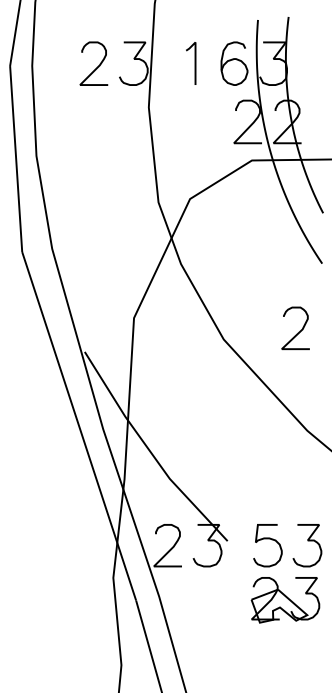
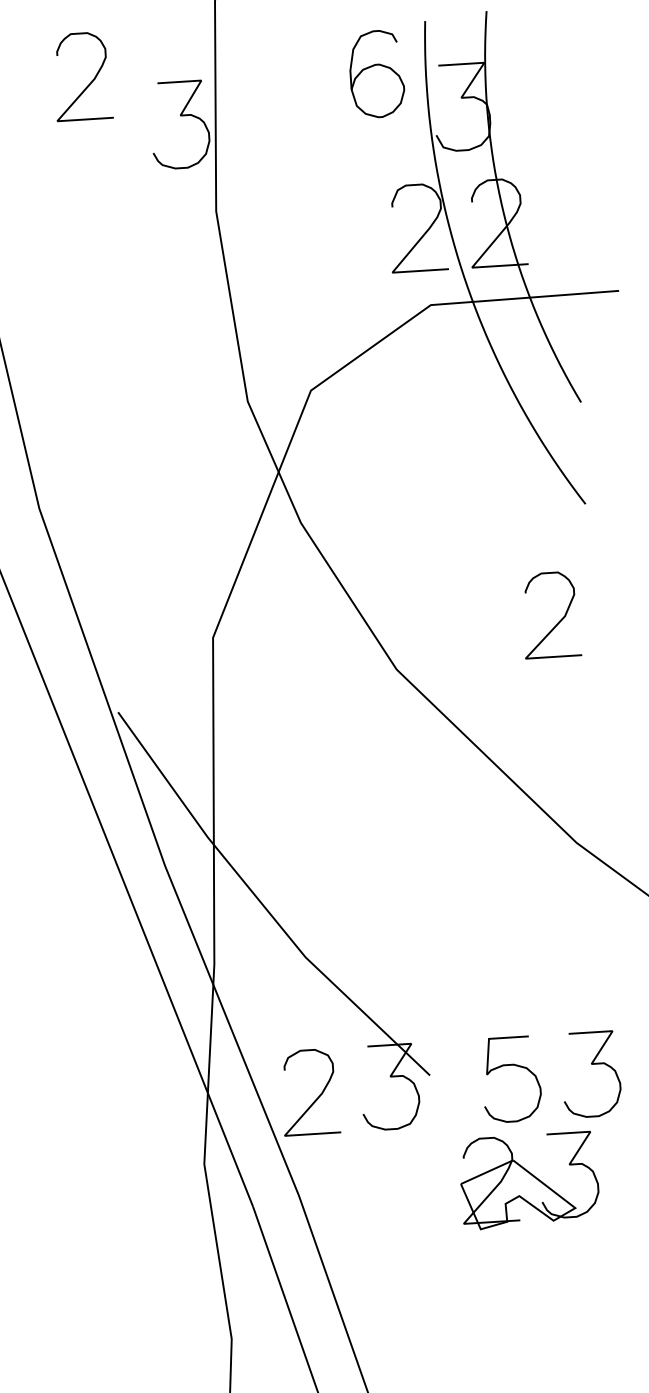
line: (194, 63) -> (302, 116), removed
part: (234, 63) -> (376, 73), moved
curve: (97, 66) -> (89, 81), moved
curve: (297, 332) -> (555, 623), moved
part: (285, 600) -> (529, 1181), moved

